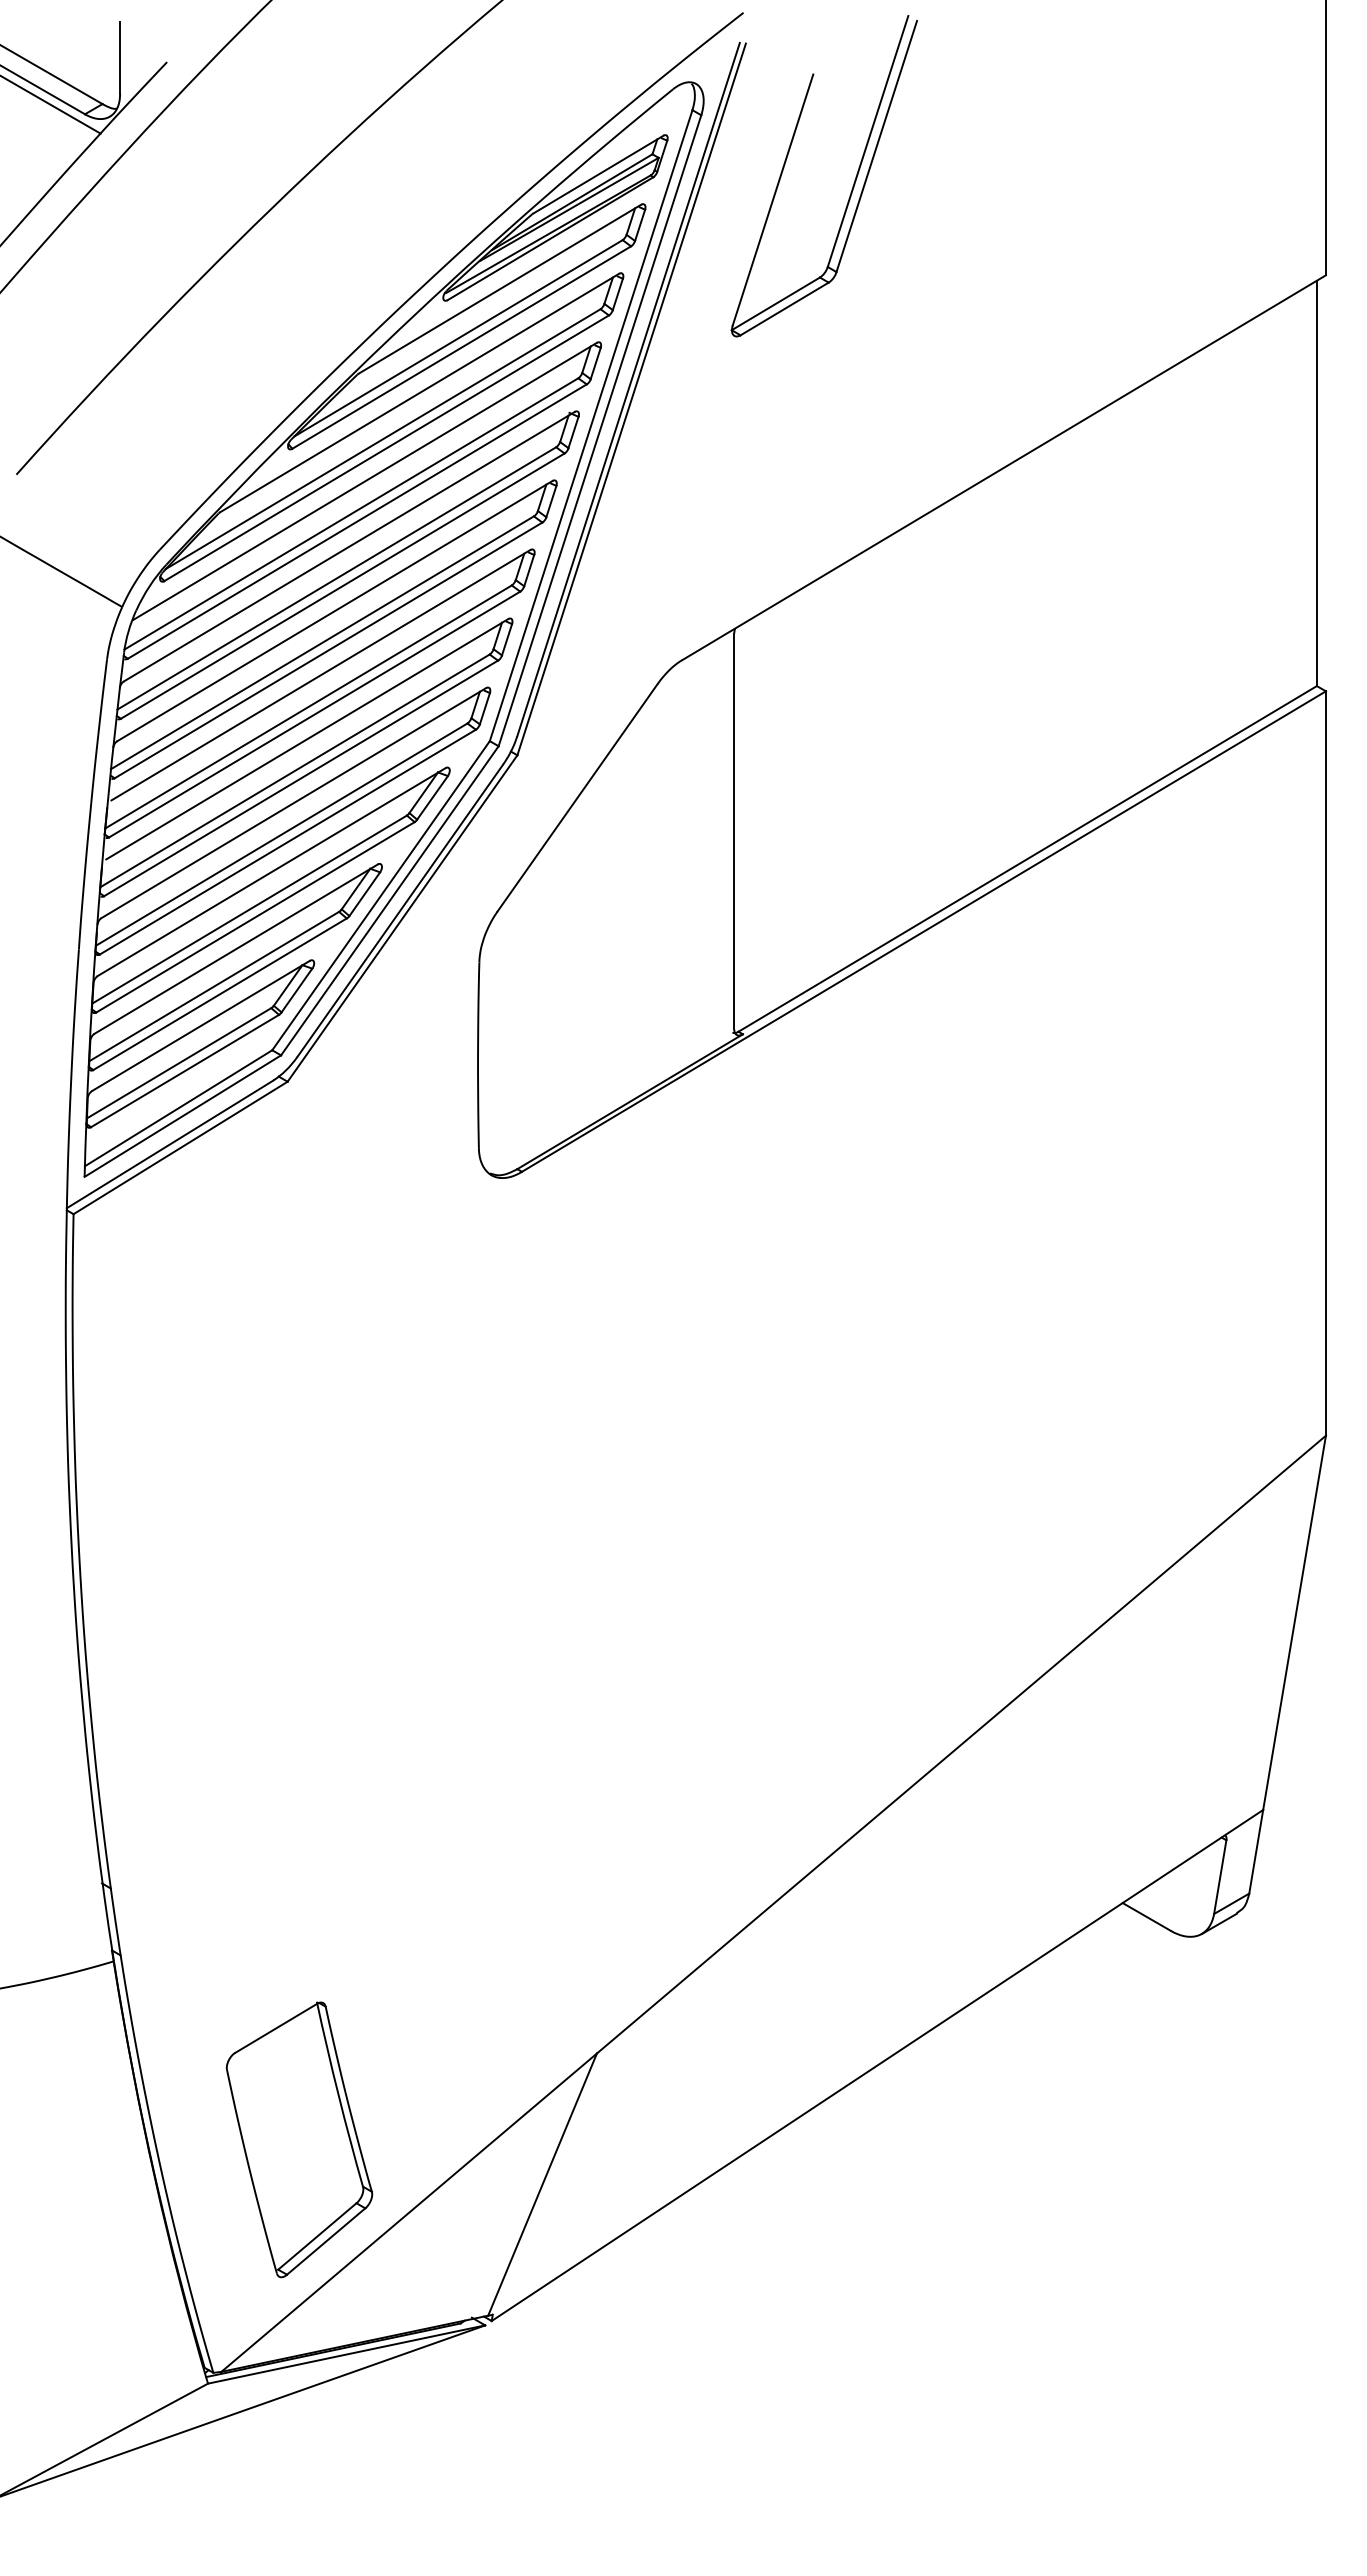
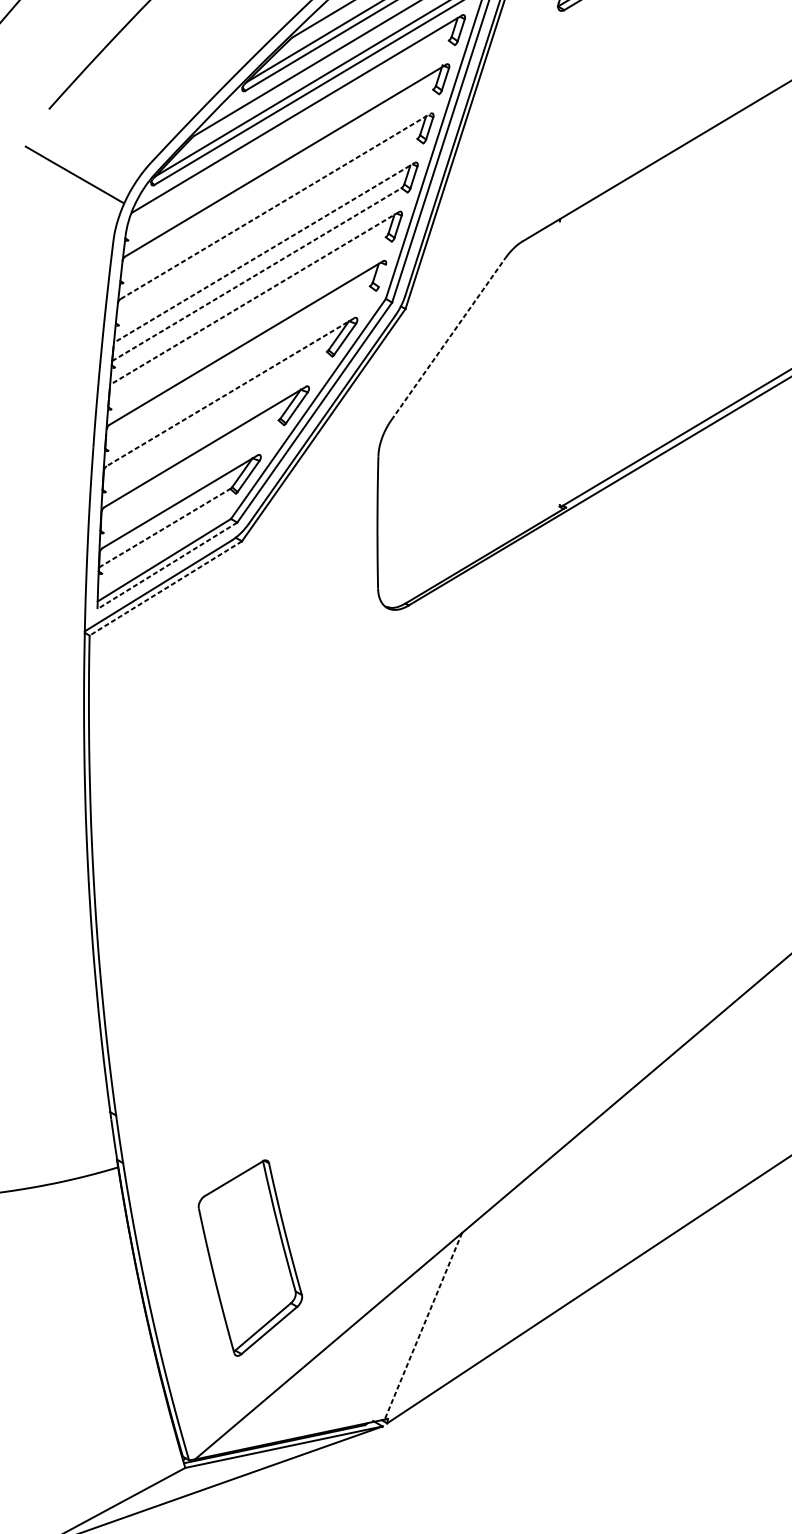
line: (351, 513) -> (287, 136), removed
line: (356, 521) -> (290, 142), removed
line: (336, 578) -> (276, 183), removed
line: (342, 585) -> (281, 188), removed
line: (335, 610) -> (276, 205), solid -> dashed
line: (321, 642) -> (266, 228), removed
line: (328, 650) -> (271, 234), removed
line: (320, 675) -> (265, 252), solid -> dashed
line: (308, 706) -> (256, 274), solid -> dashed
line: (484, 708) -> (382, 275), removed
line: (314, 714) -> (261, 279), removed
line: (307, 739) -> (256, 297), solid -> dashed
line: (294, 770) -> (246, 319), removed
line: (301, 778) -> (251, 325), removed
line: (577, 797) -> (448, 339), solid -> dashed
line: (734, 831) -> (560, 363), removed
line: (281, 834) -> (237, 365), removed
line: (287, 841) -> (241, 370), removed
line: (271, 872) -> (230, 392), solid -> dashed
line: (249, 909) -> (214, 418), removed
line: (255, 917) -> (219, 424), removed
line: (214, 986) -> (189, 473), removed
line: (219, 994) -> (193, 479), removed
line: (179, 1063) -> (165, 528), solid -> dashed
line: (185, 1070) -> (169, 533), removed
line: (182, 1116) -> (167, 566), solid -> dashed
line: (180, 1147) -> (165, 588), solid -> dashed
part: (299, 2139) -> (250, 1257), moved
line: (542, 2184) -> (423, 1326), solid -> dashed

